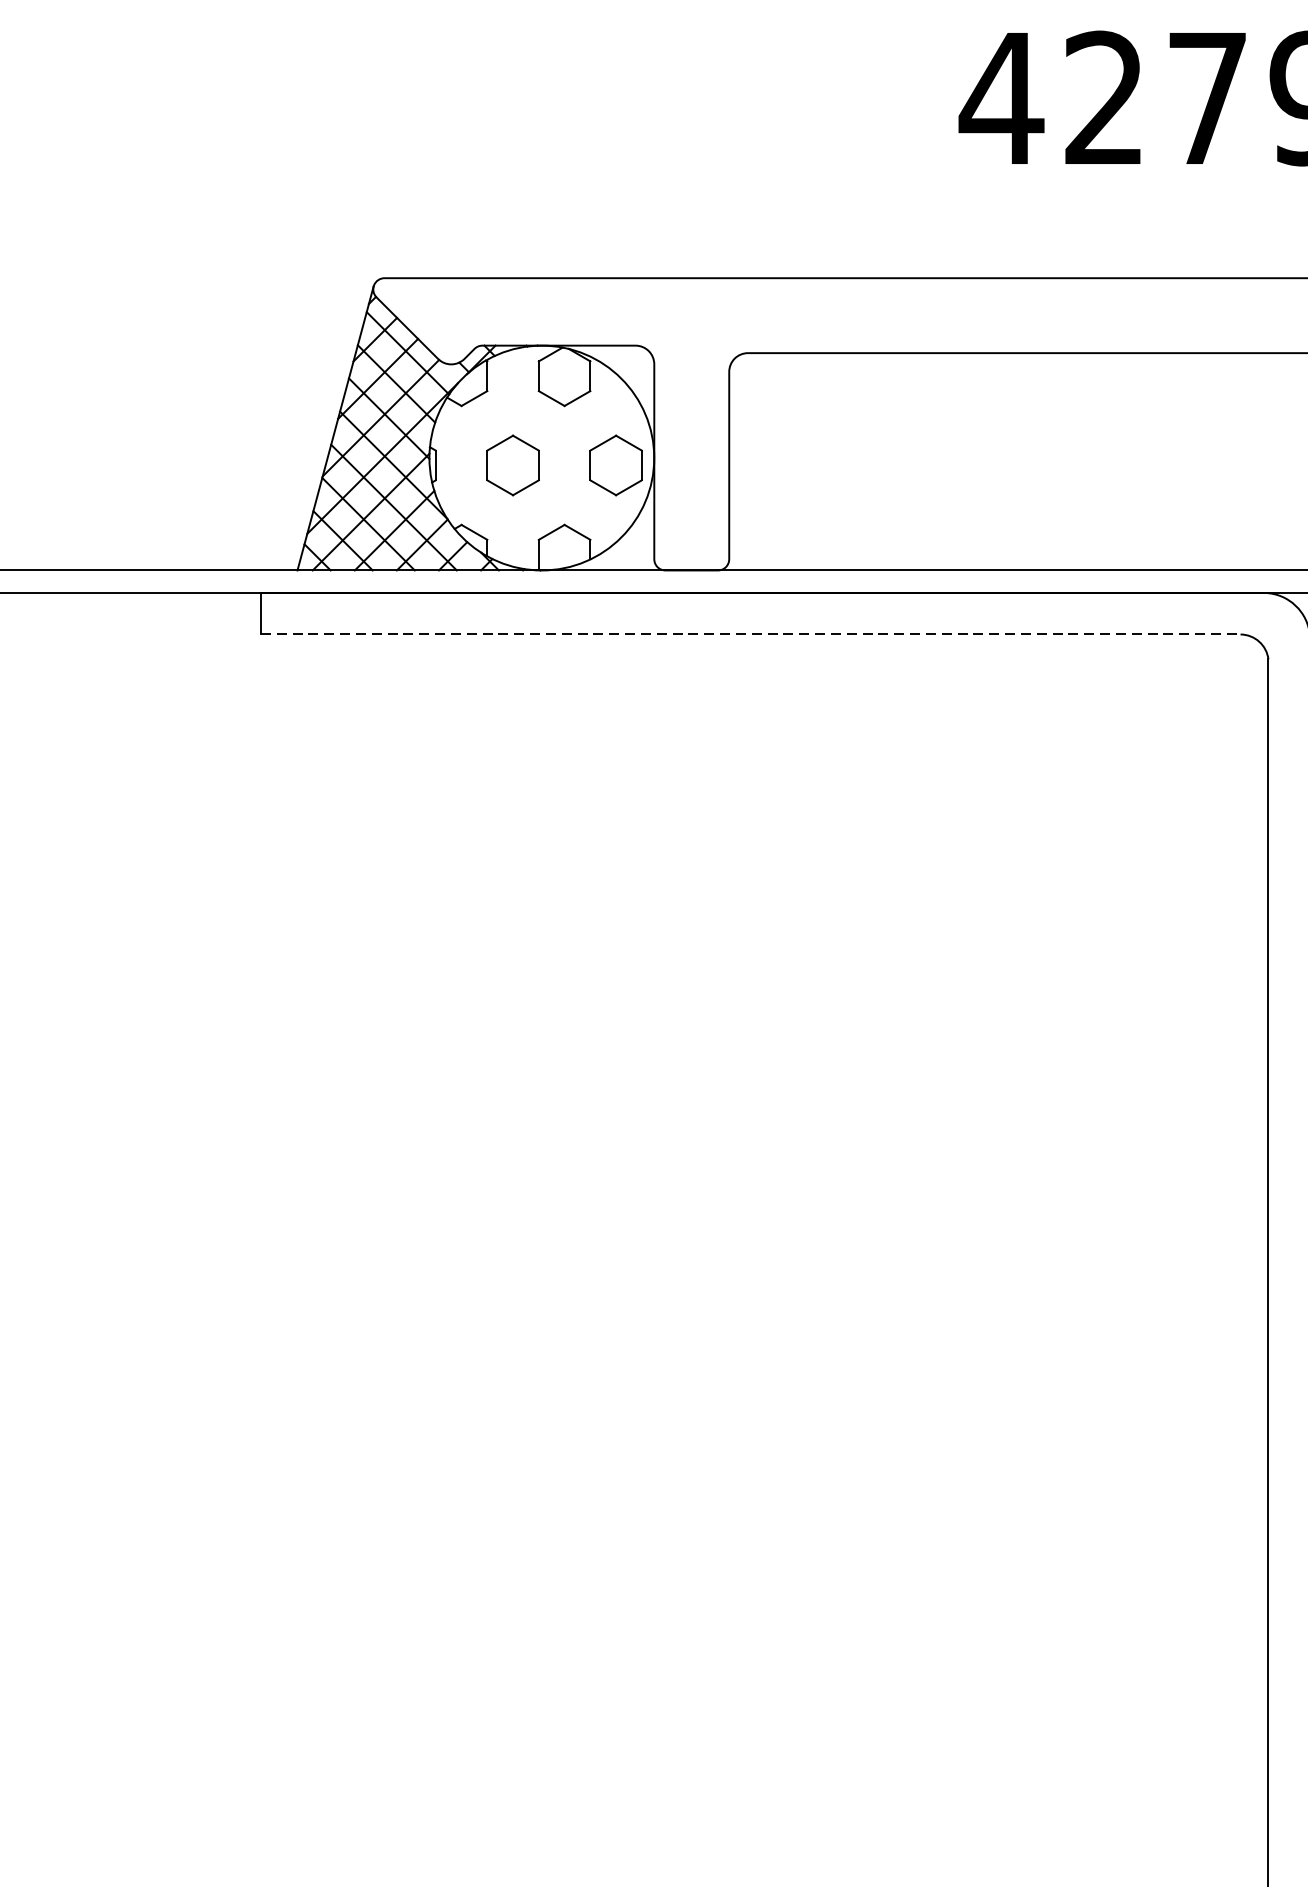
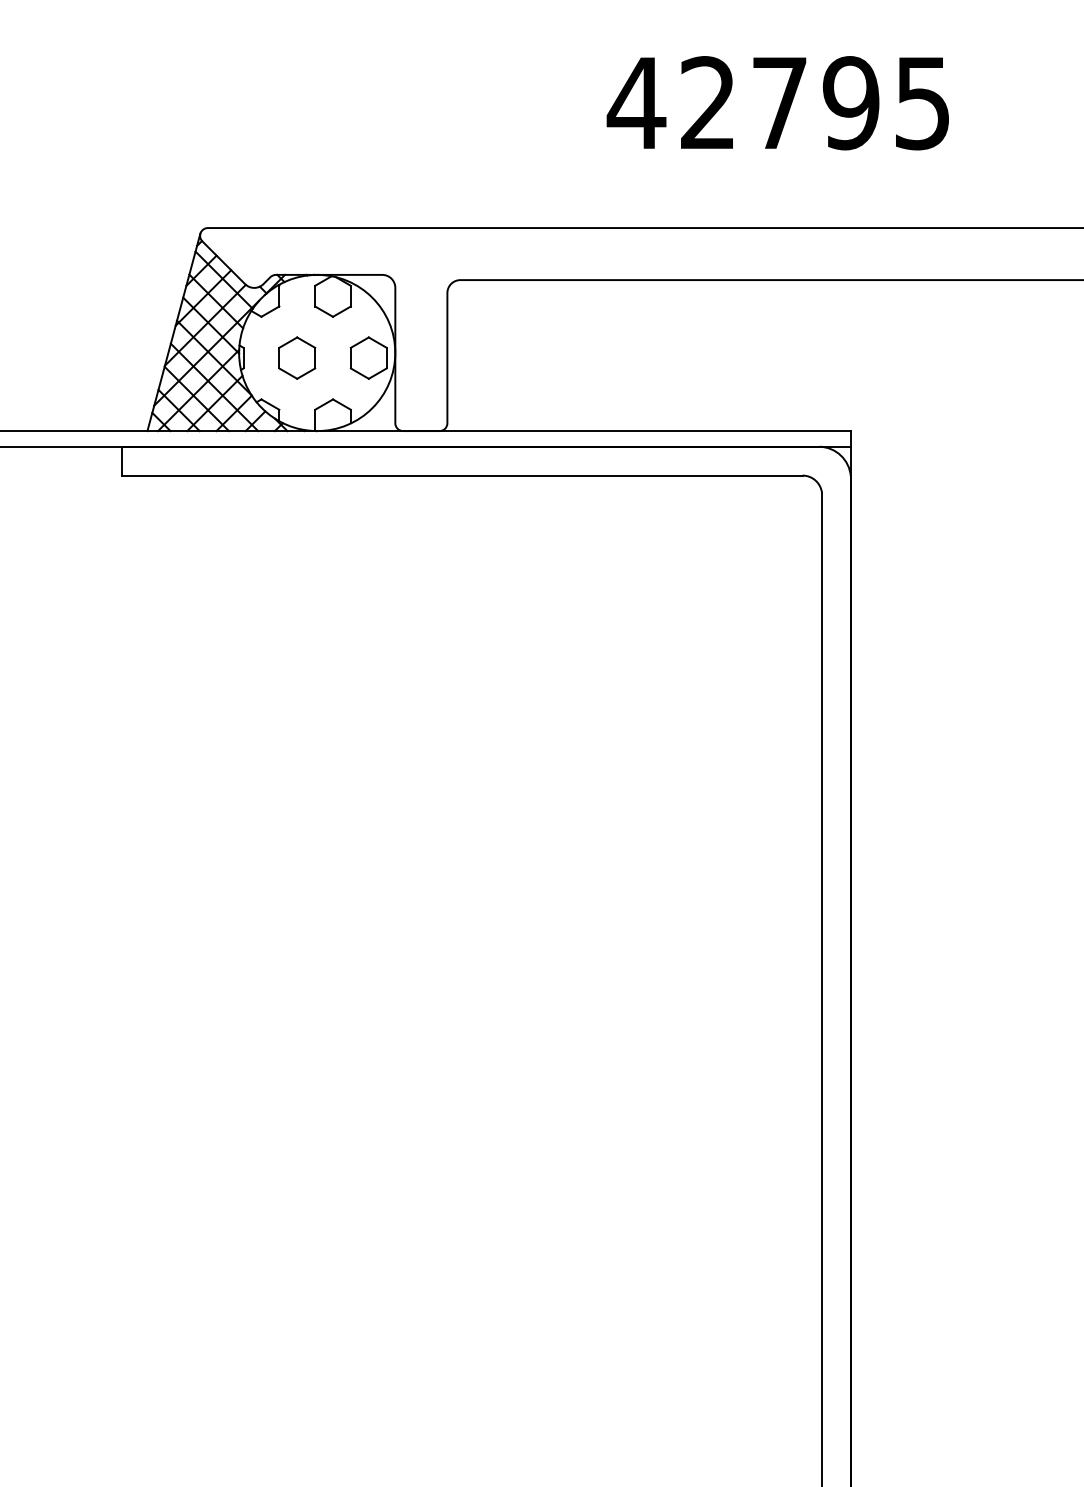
line: (750, 634) -> (462, 475), dashed -> solid

